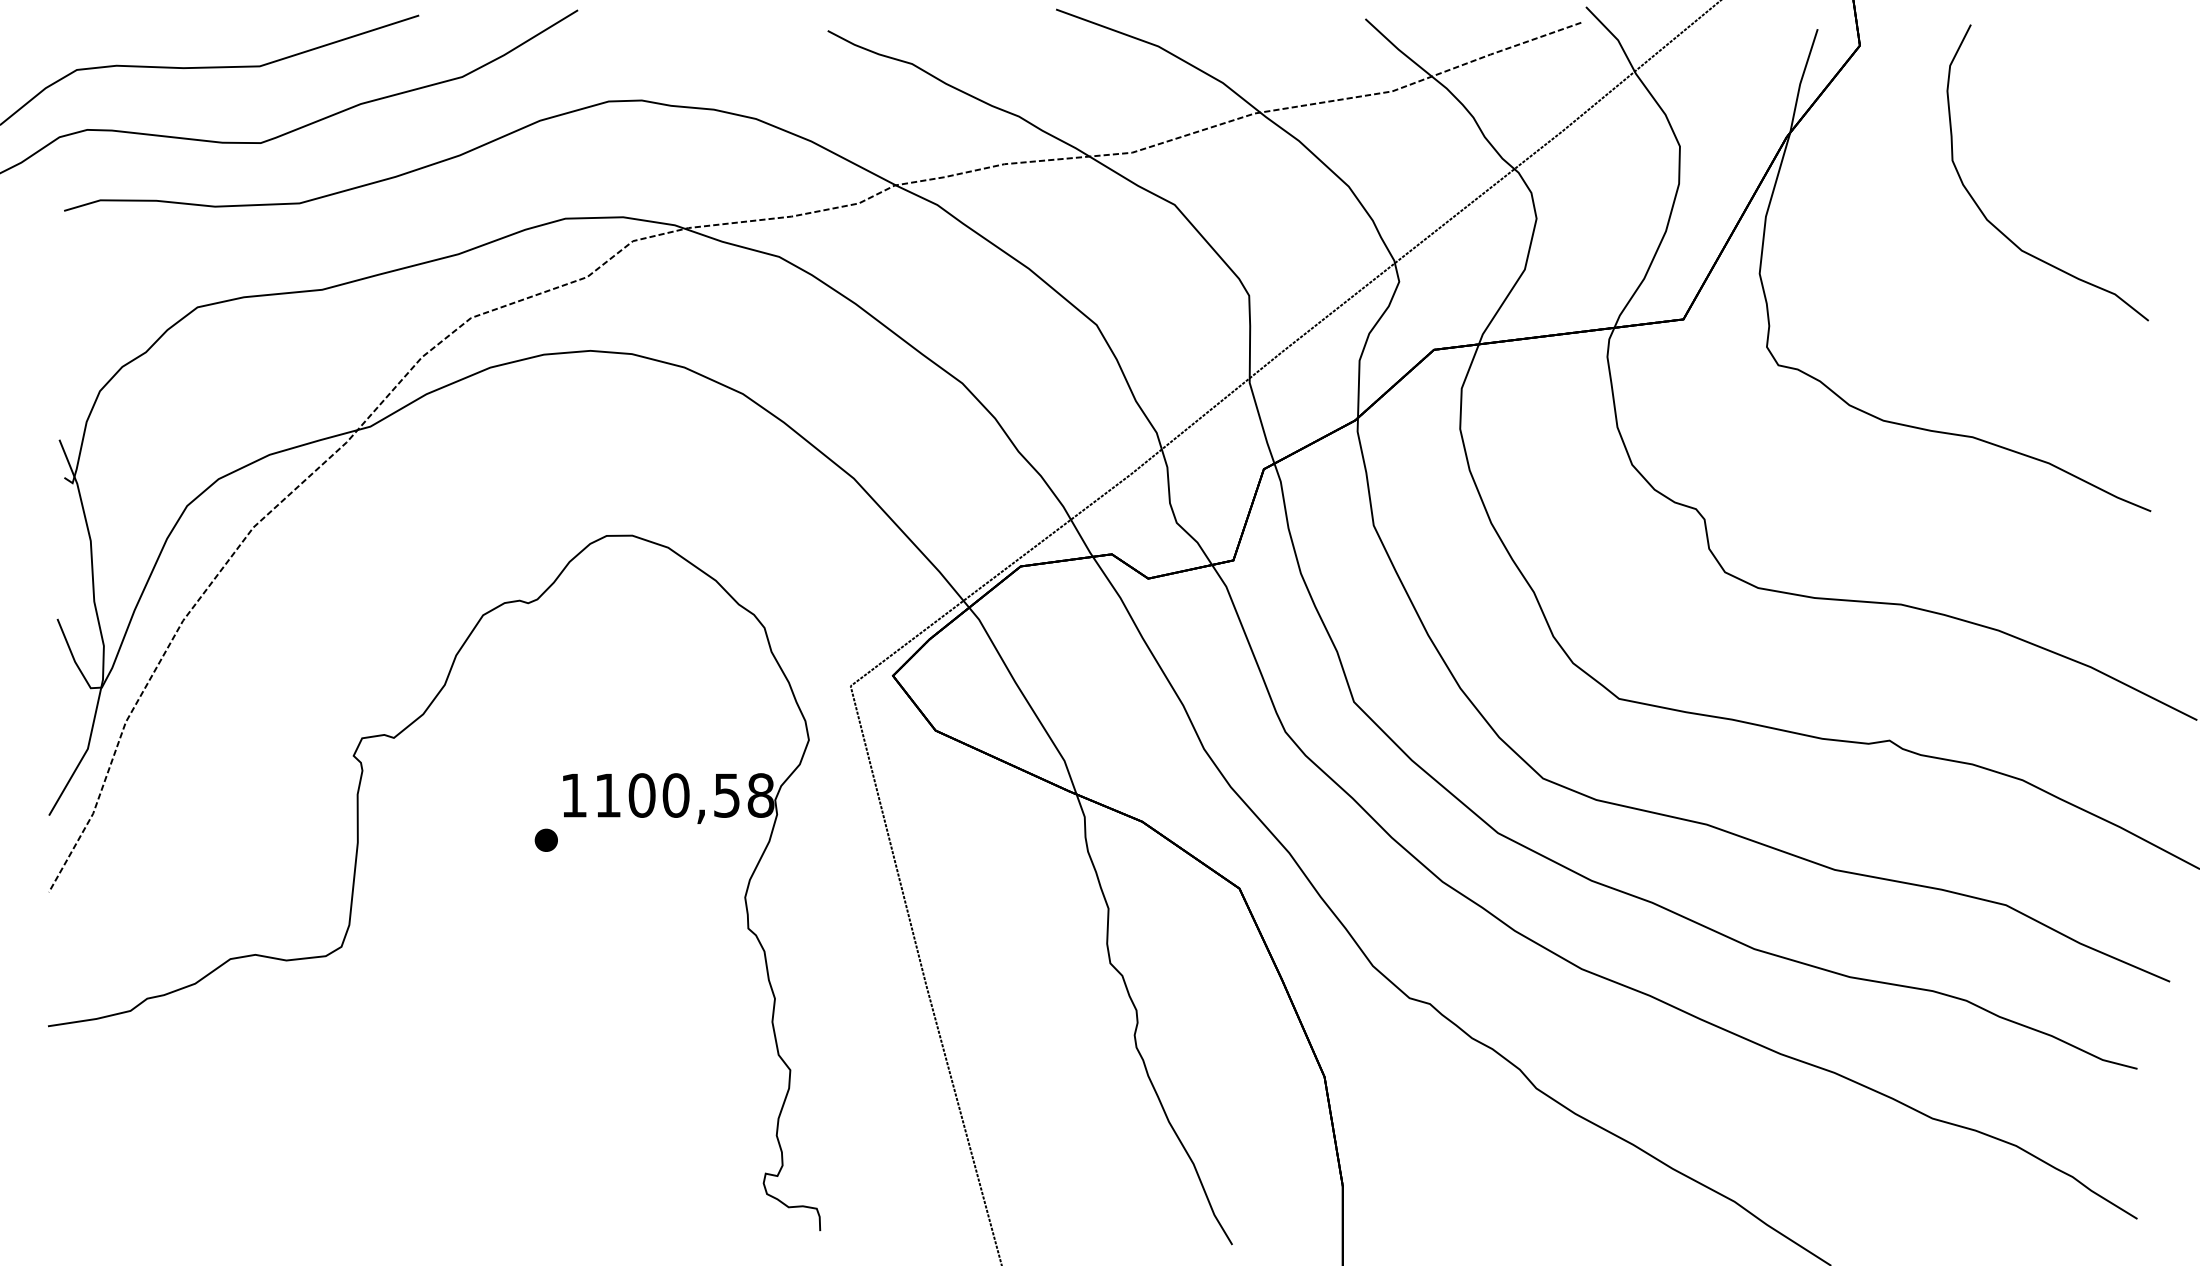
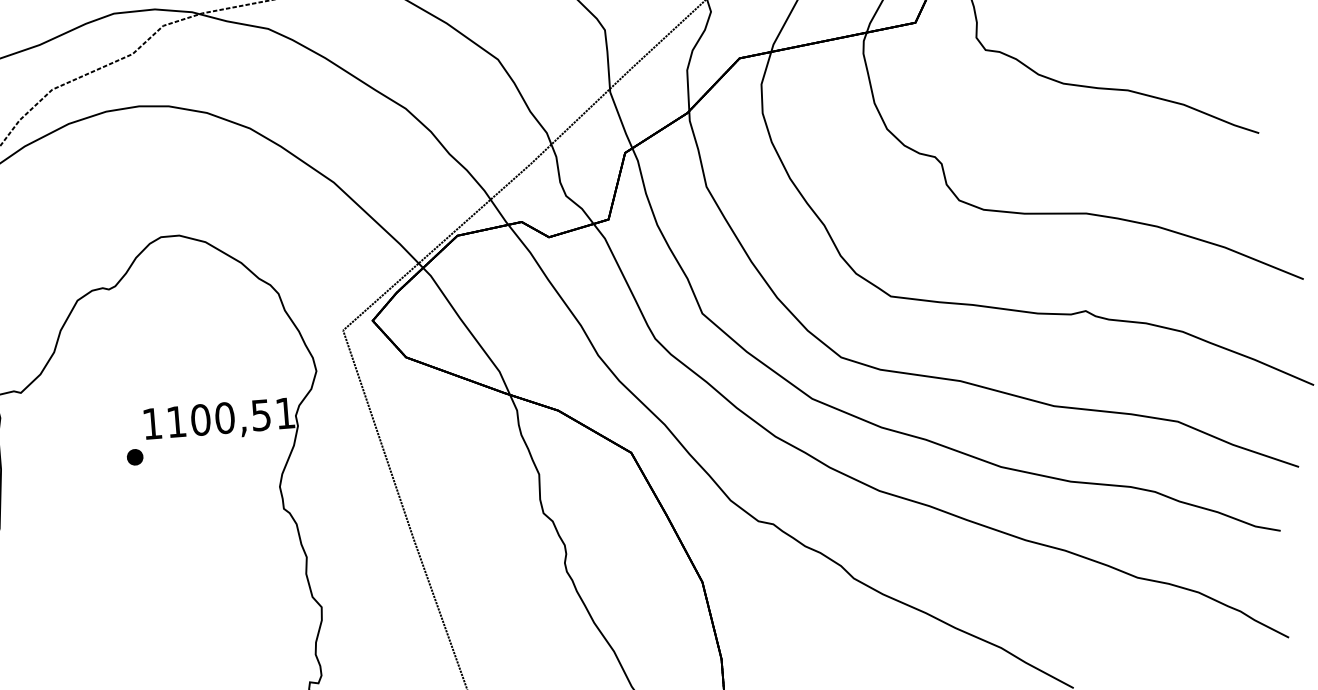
text: (760, 795) -> (285, 413), 1100,58 -> 1100,51

